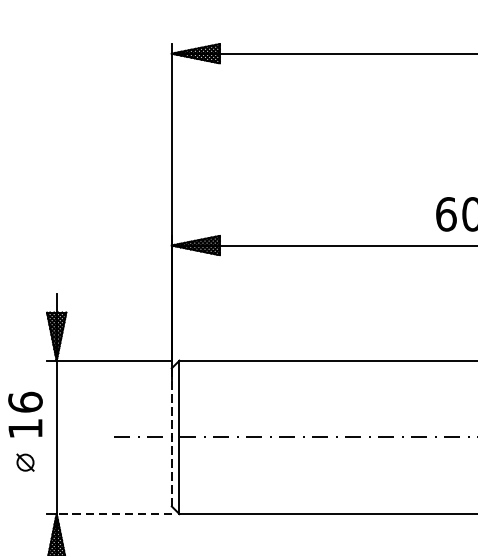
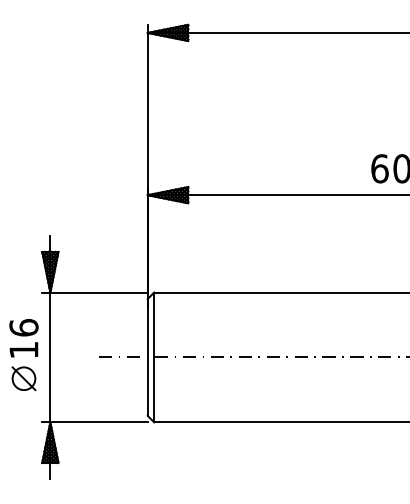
line: (171, 437) -> (147, 357), dashed -> solid
part: (24, 462) -> (23, 378), size x1.67
line: (114, 514) -> (99, 422), dashed -> solid

